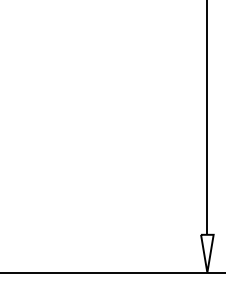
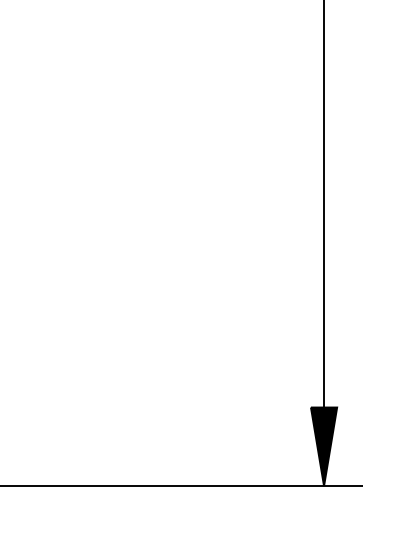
fill: (207, 253) -> (324, 446), added

